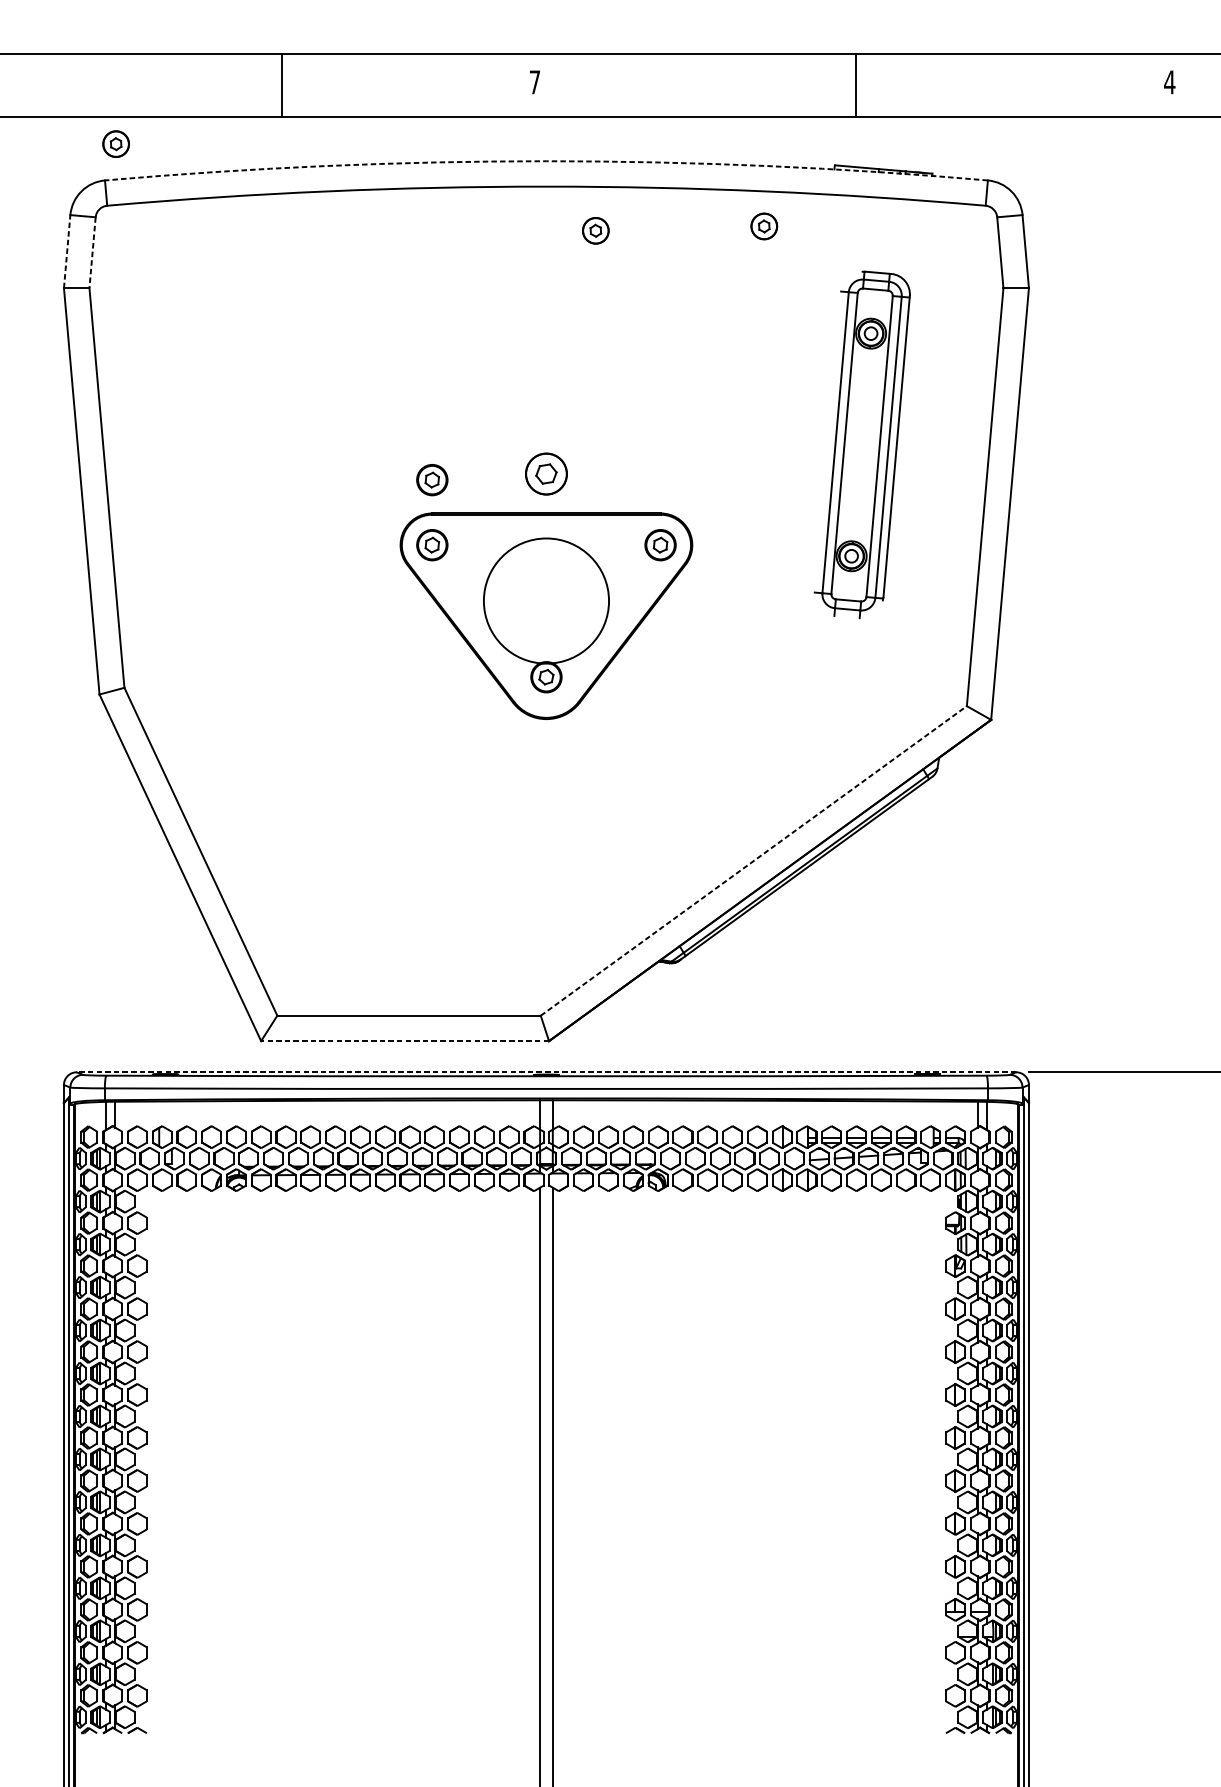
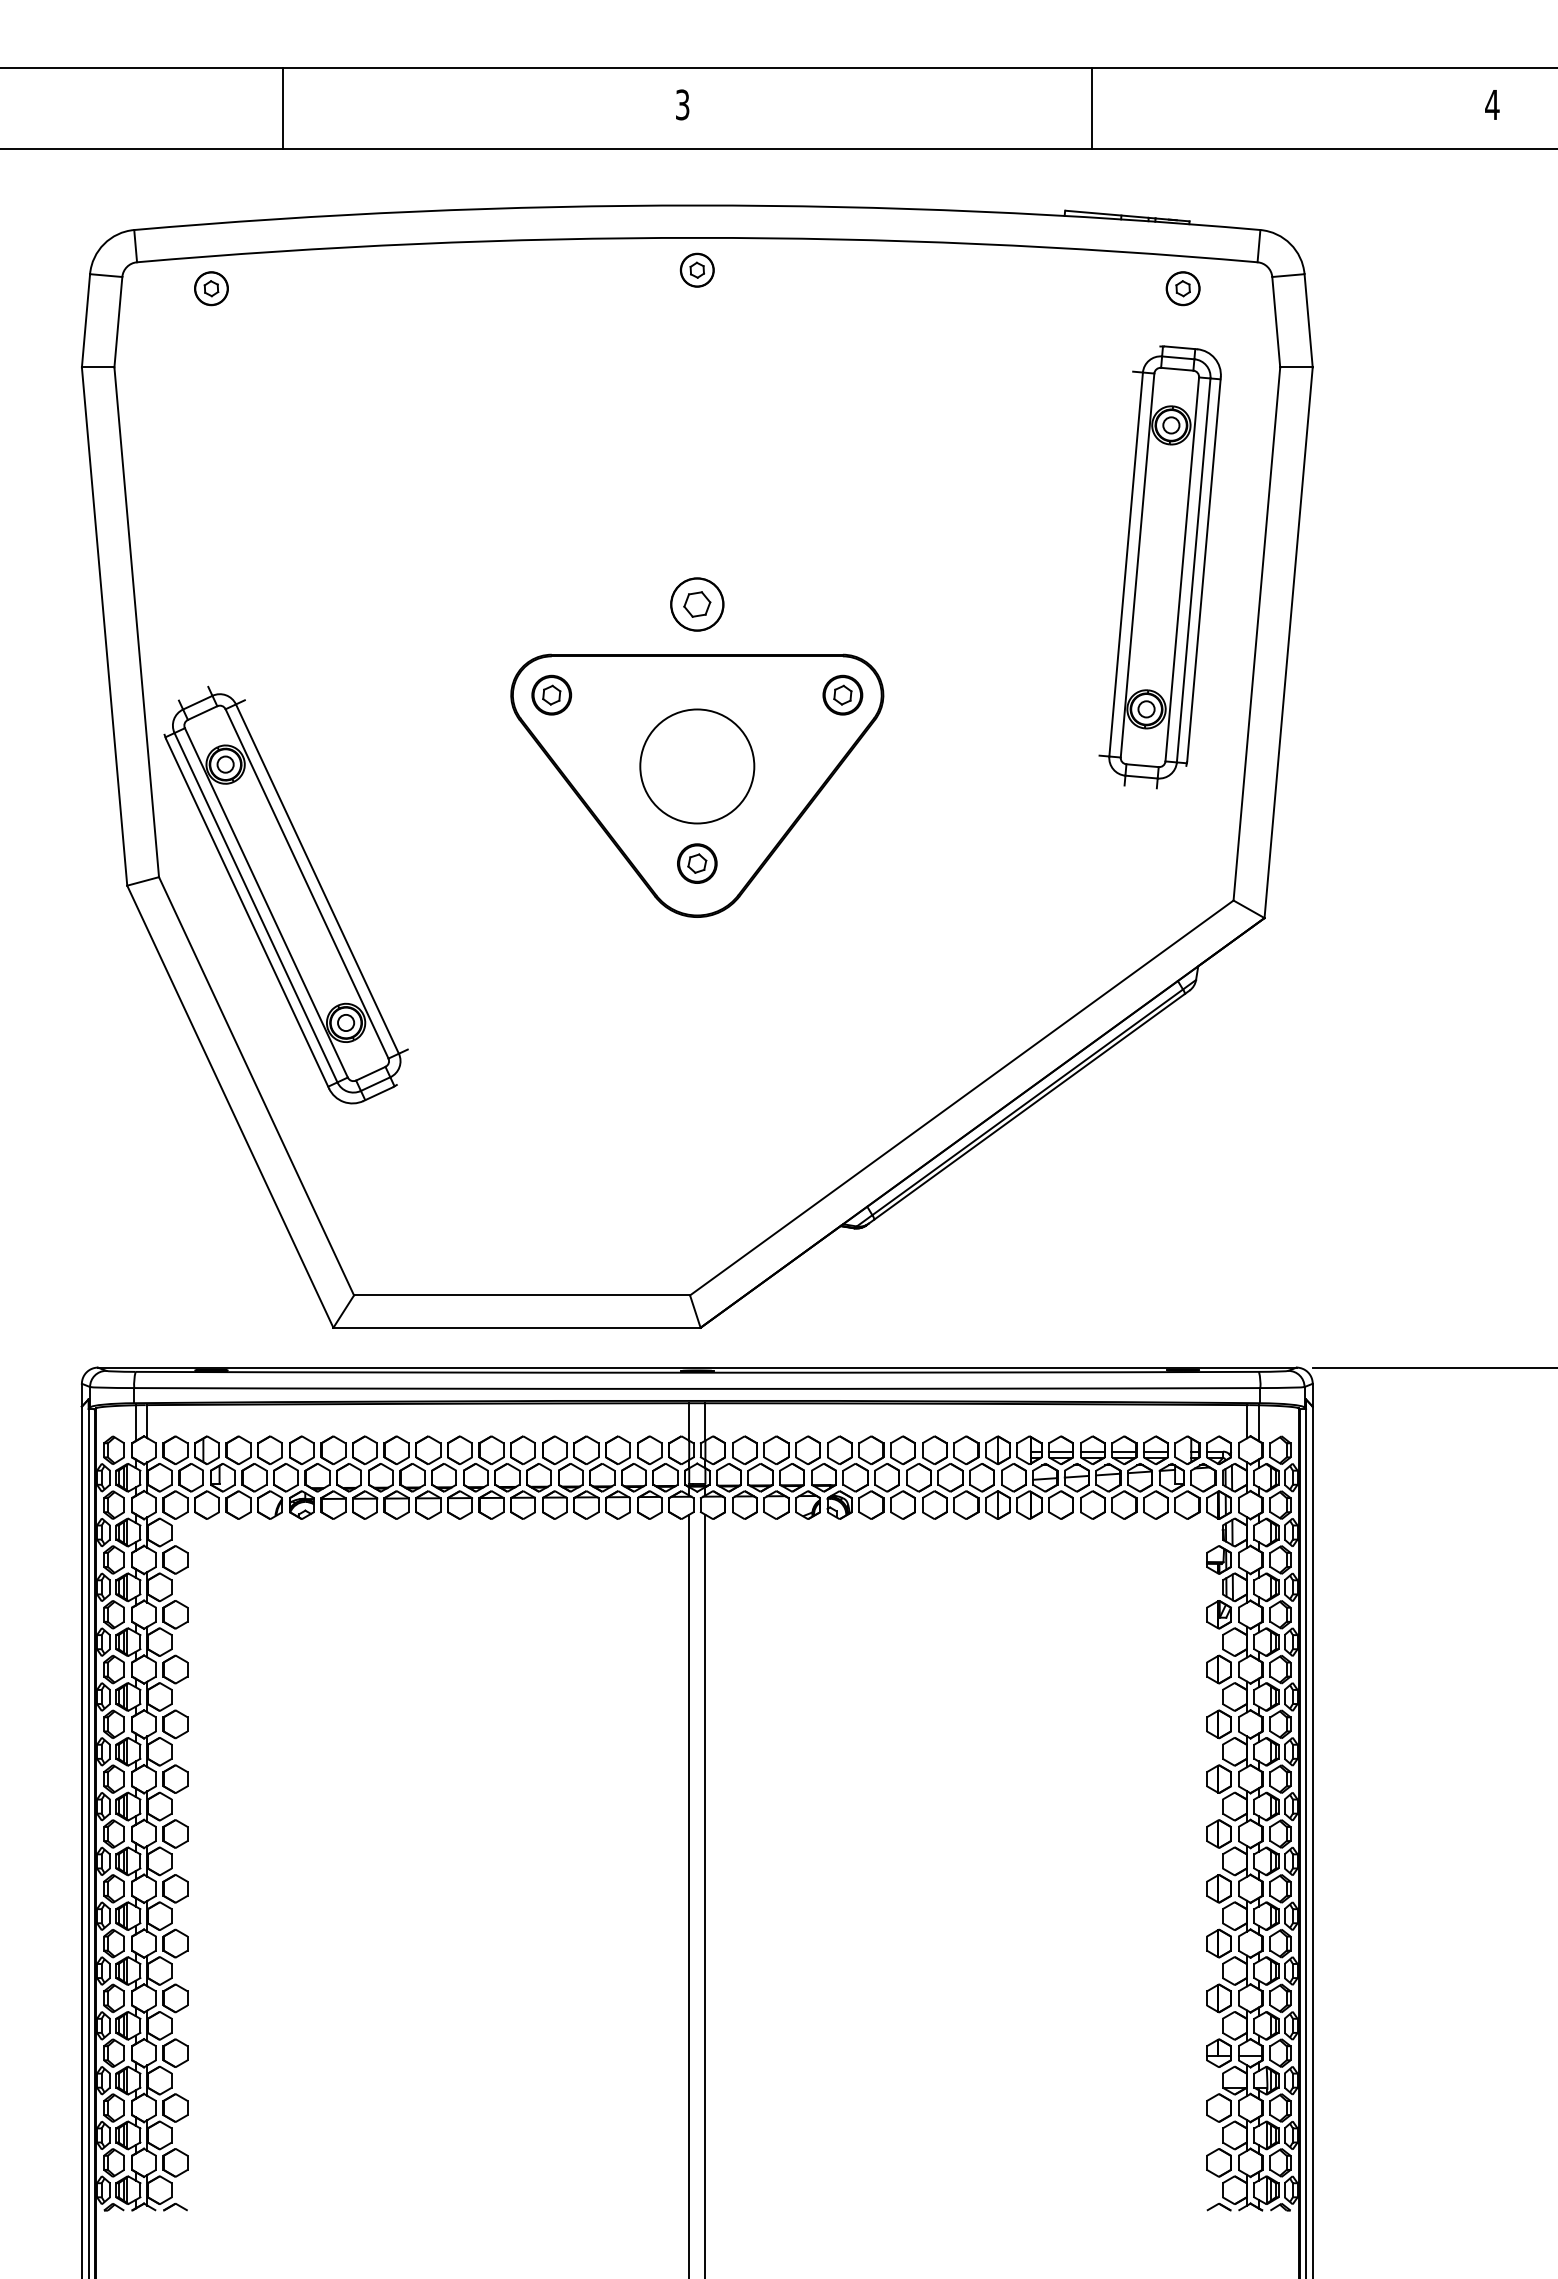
text: (534, 82) -> (682, 104), 7 -> 3
line: (281, 85) -> (282, 108), moved
part: (116, 143) -> (211, 288), moved
arc: (546, 161) -> (697, 205), dashed -> solid
part: (763, 226) -> (1182, 288), moved
part: (595, 230) -> (696, 269), moved
line: (67, 251) -> (86, 320), dashed -> solid
line: (92, 252) -> (118, 322), dashed -> solid
part: (861, 445) -> (1159, 567), moved
part: (432, 479) -> (551, 611), removed
circle: (546, 601) -> (697, 766), size x0.71
part: (223, 701) -> (285, 894), added
line: (753, 860) -> (961, 1097), dashed -> solid
line: (405, 1040) -> (517, 1327), dashed -> solid
line: (545, 1072) -> (696, 1367), dashed -> solid

